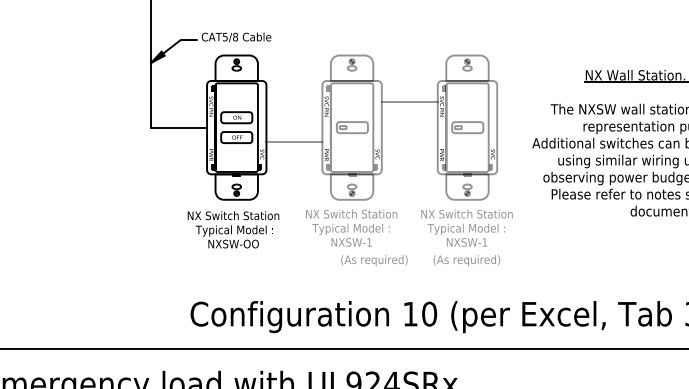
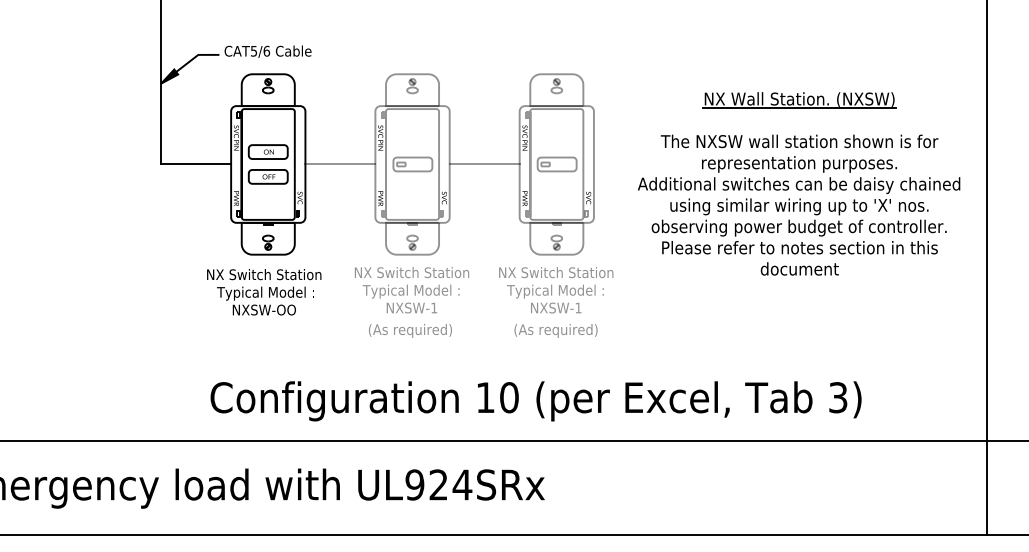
text: (235, 36) -> (266, 50), CAT5/8 -> CAT5/6
line: (409, 102) -> (484, 164), moved
line: (294, 142) -> (340, 164), moved
text: (374, 260) -> (410, 330), moved

